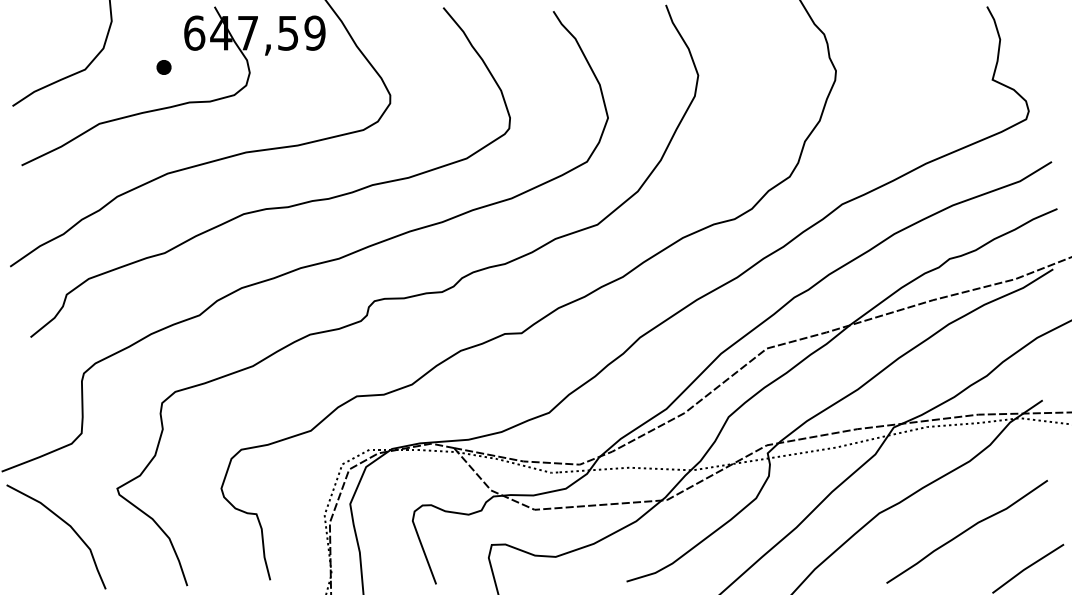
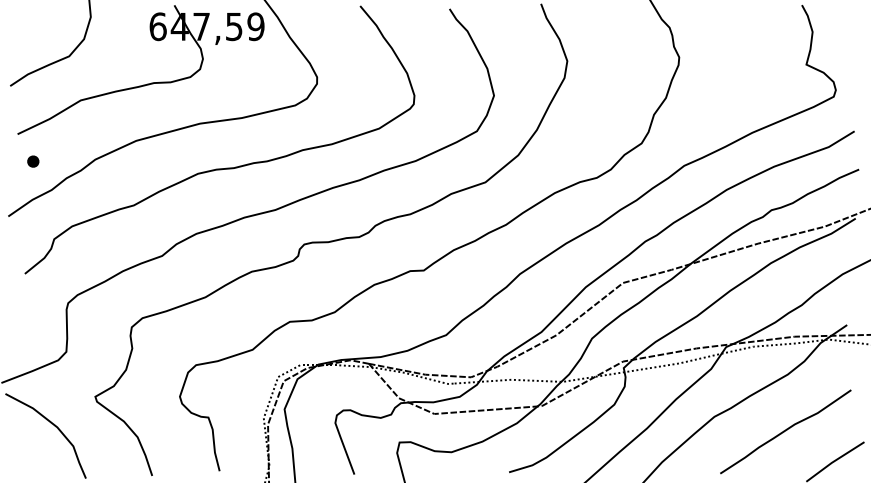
part: (164, 67) -> (33, 161), moved

